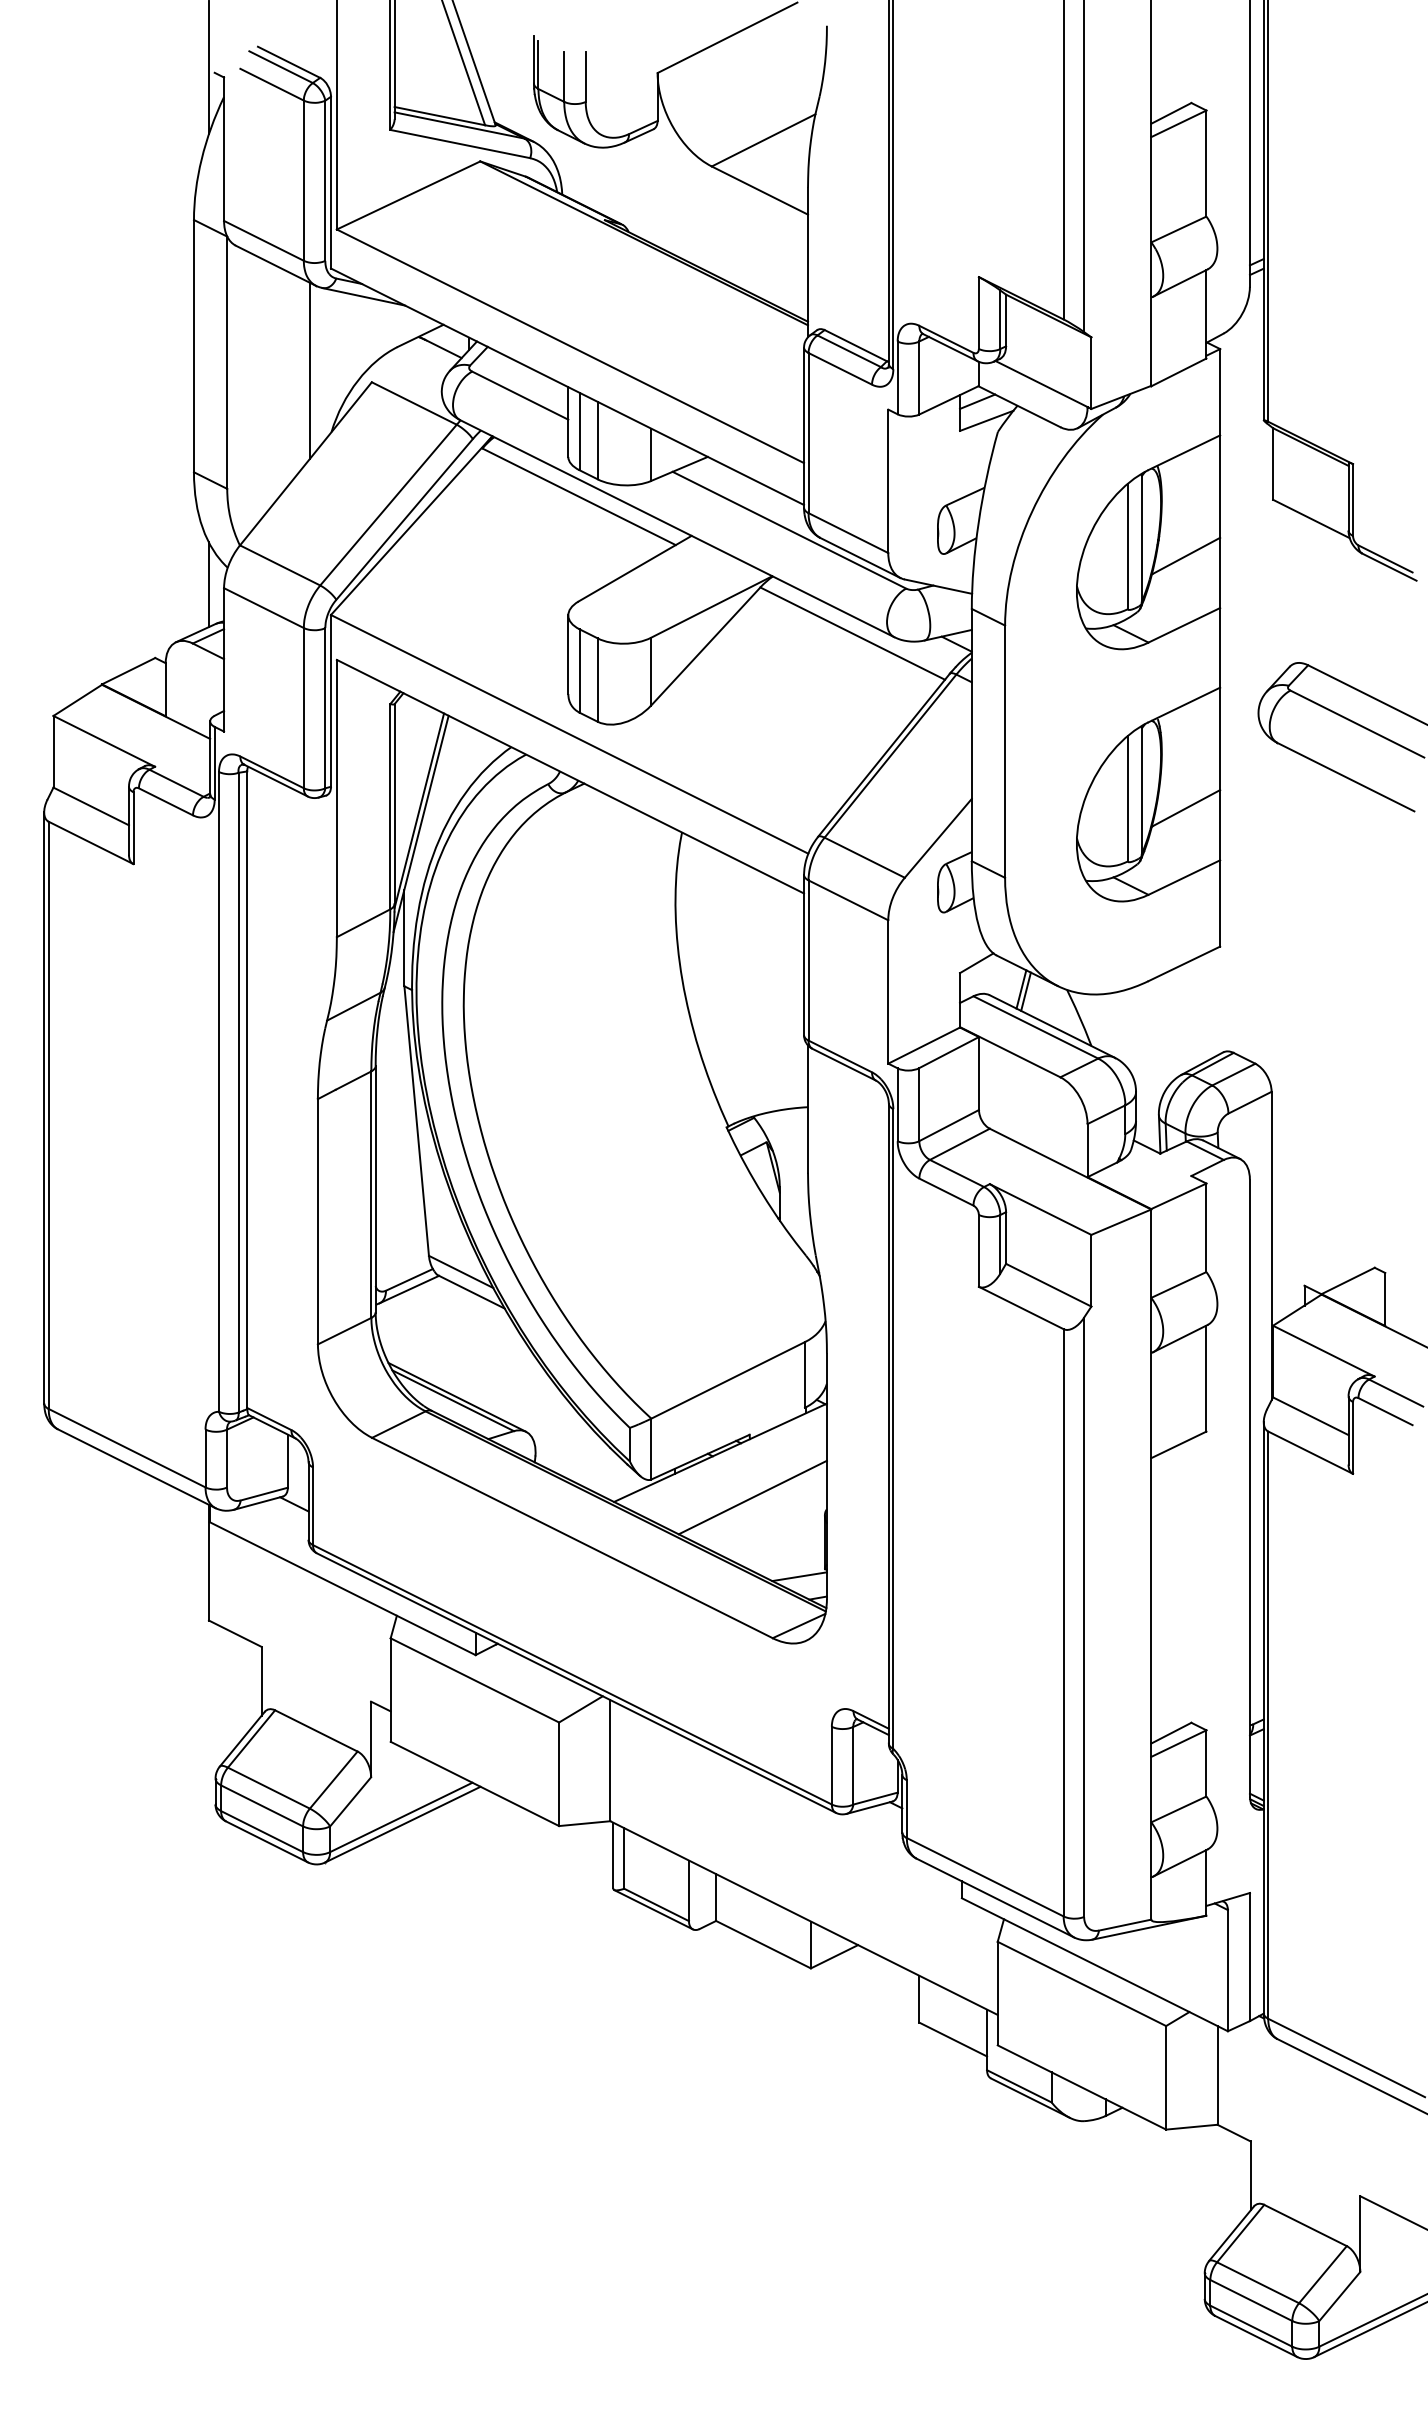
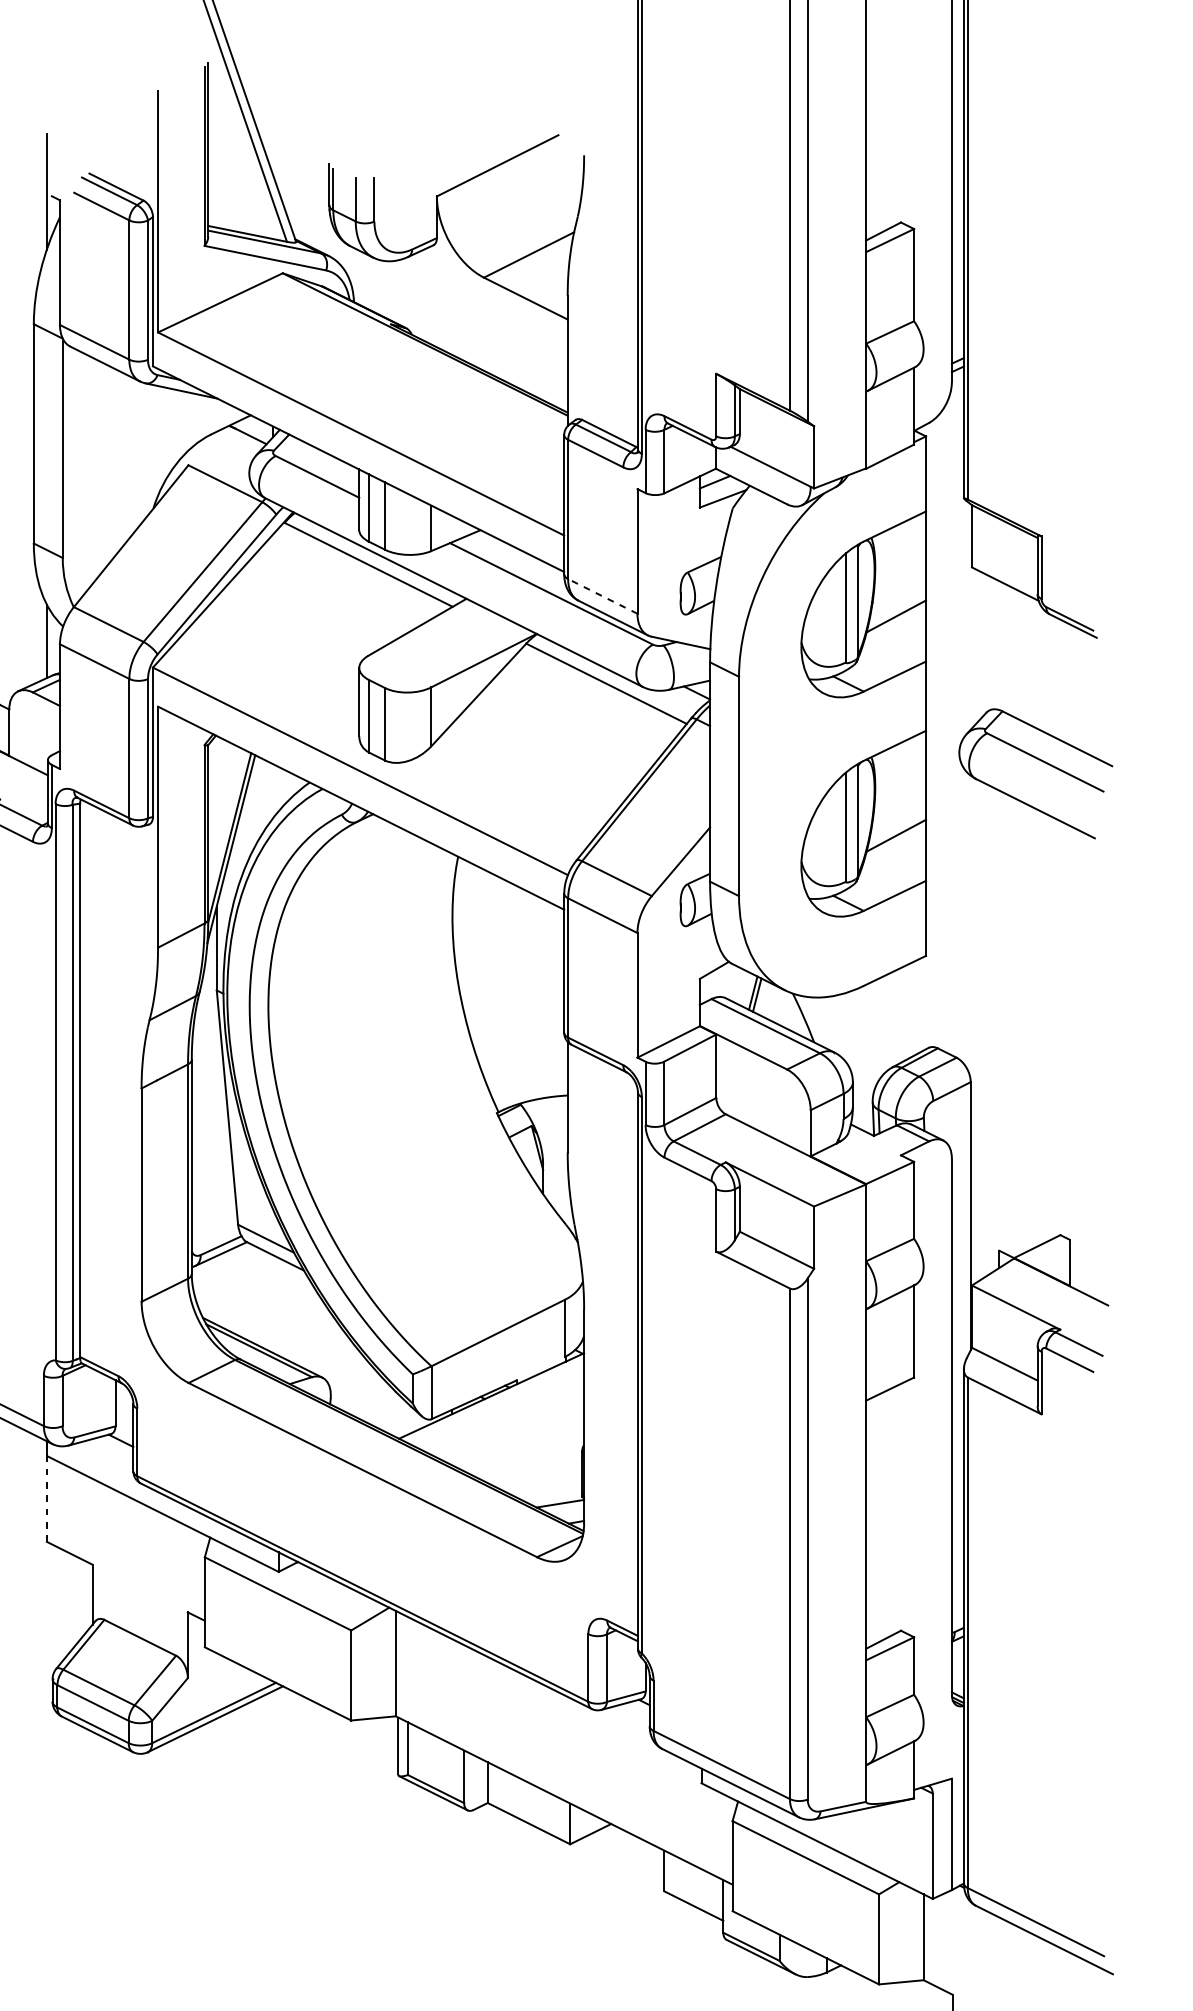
line: (309, 370) -> (134, 455), removed
line: (848, 533) -> (602, 596), solid -> dashed
line: (752, 1497) -> (519, 1434), removed
line: (208, 1562) -> (46, 1491), solid -> dashed

